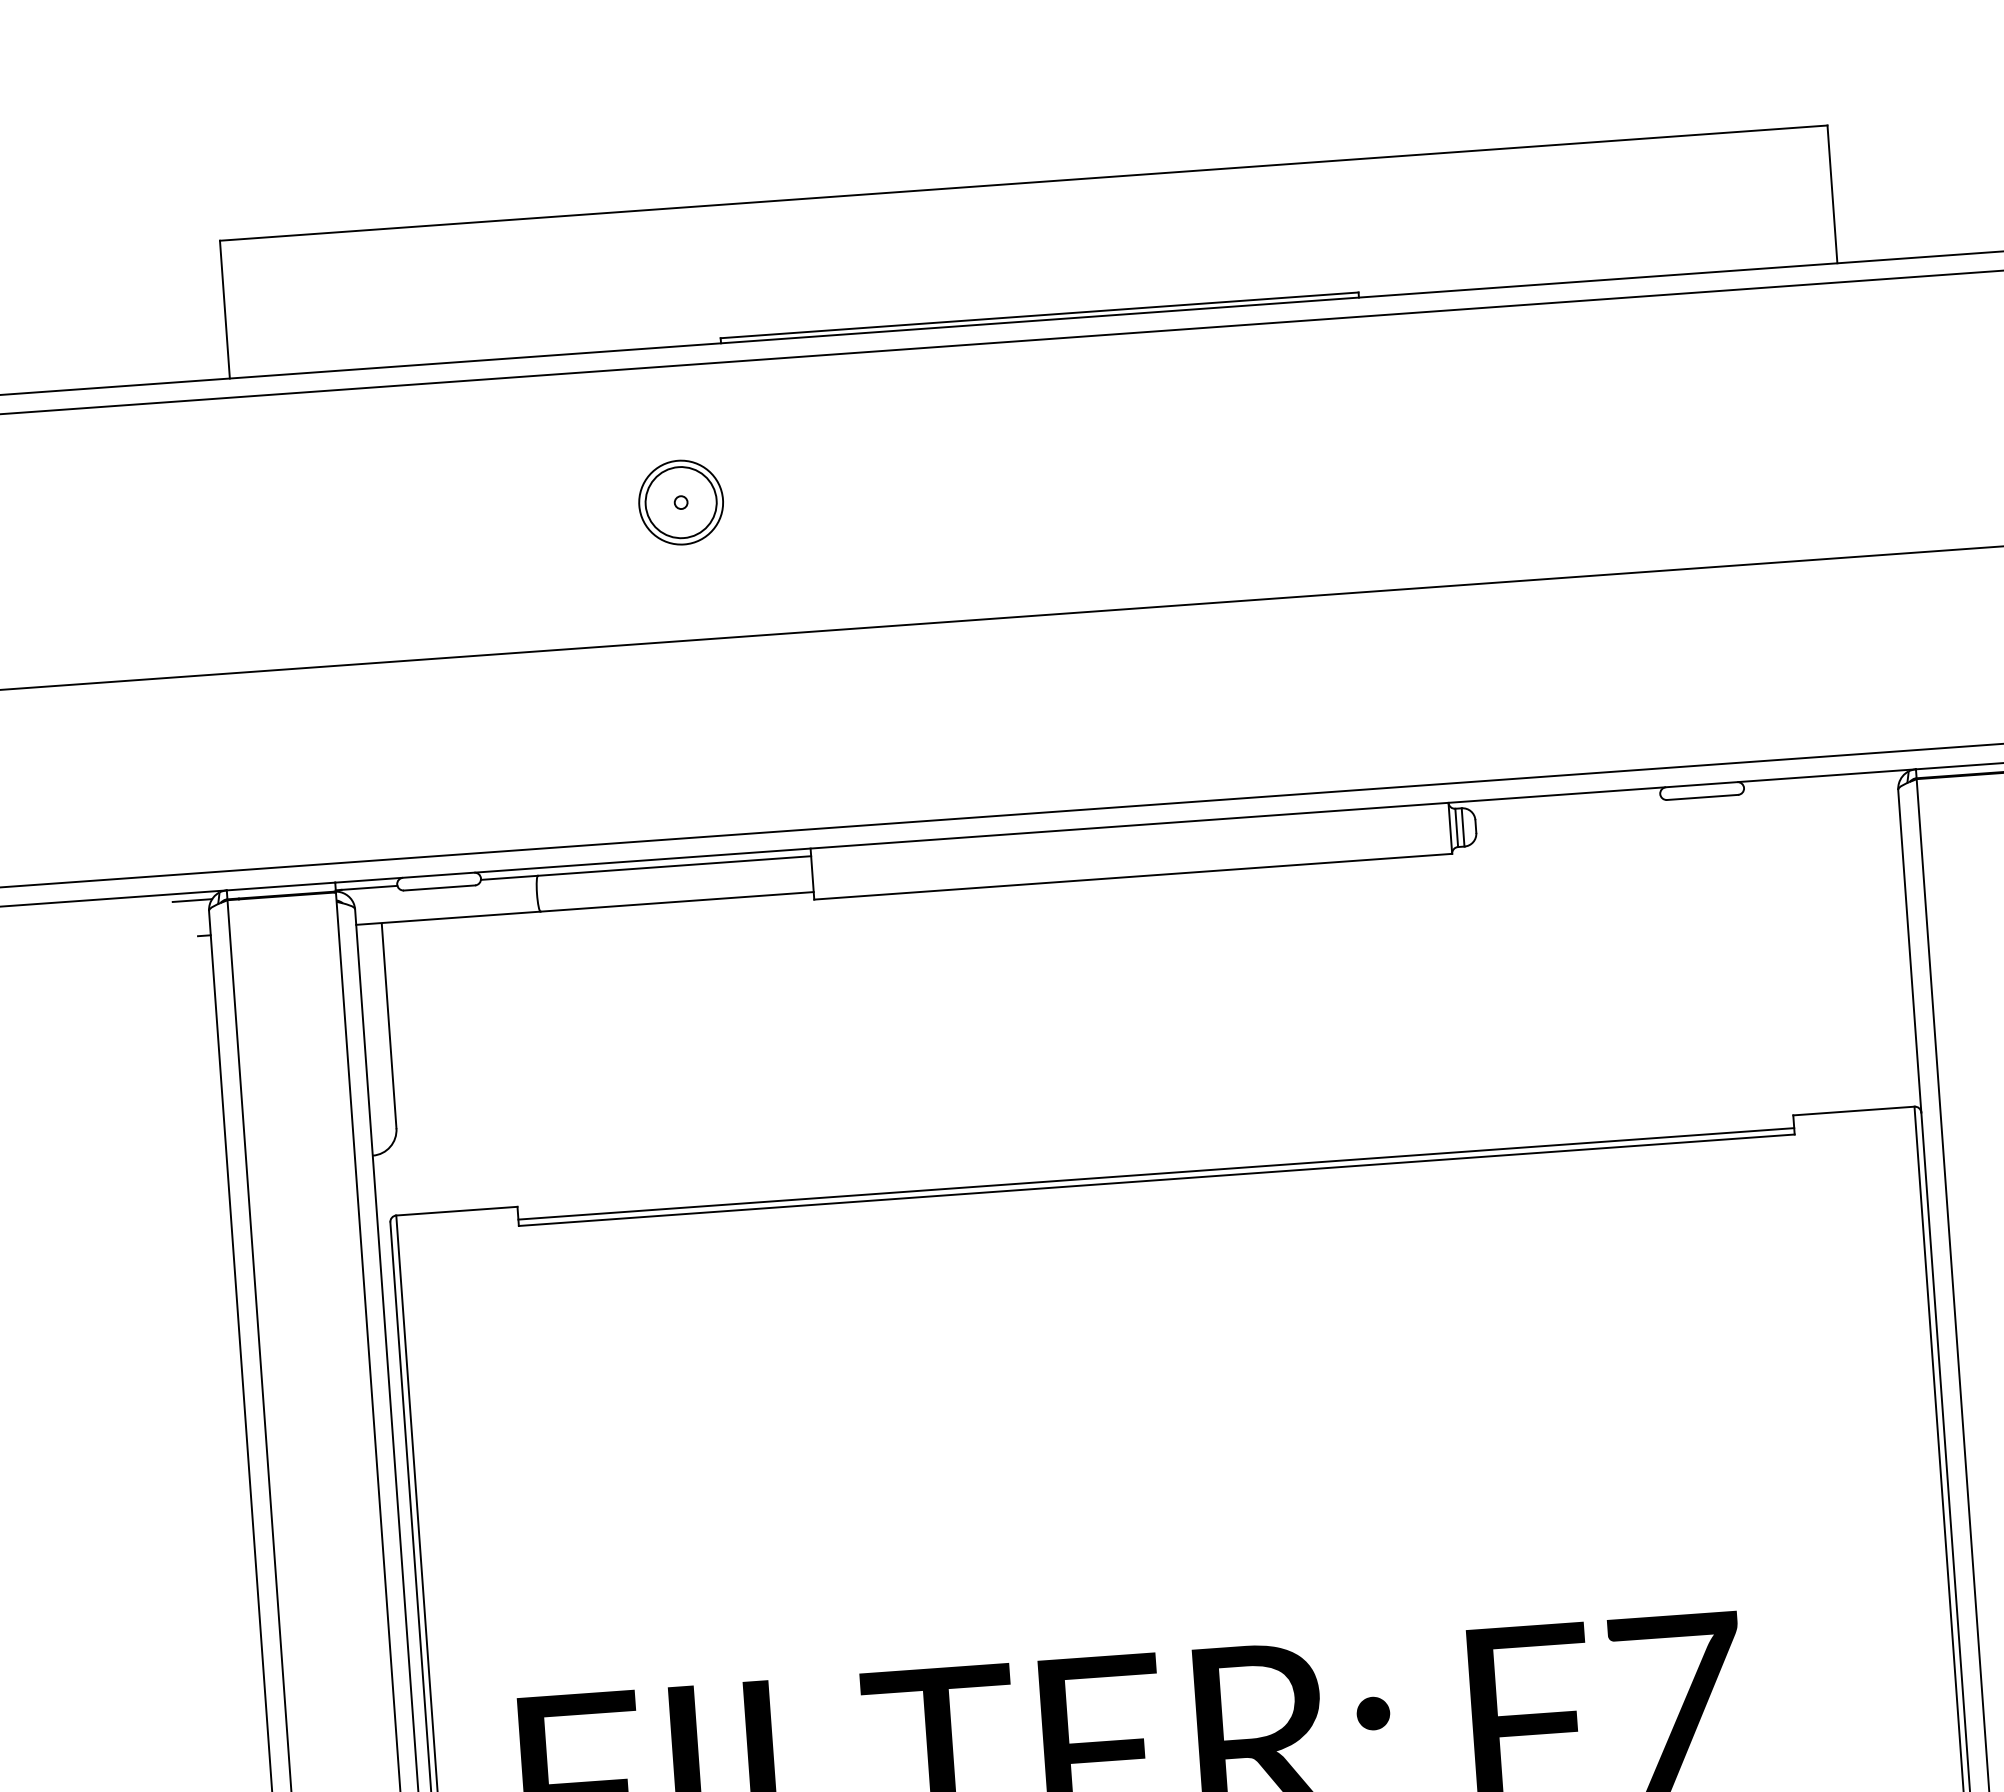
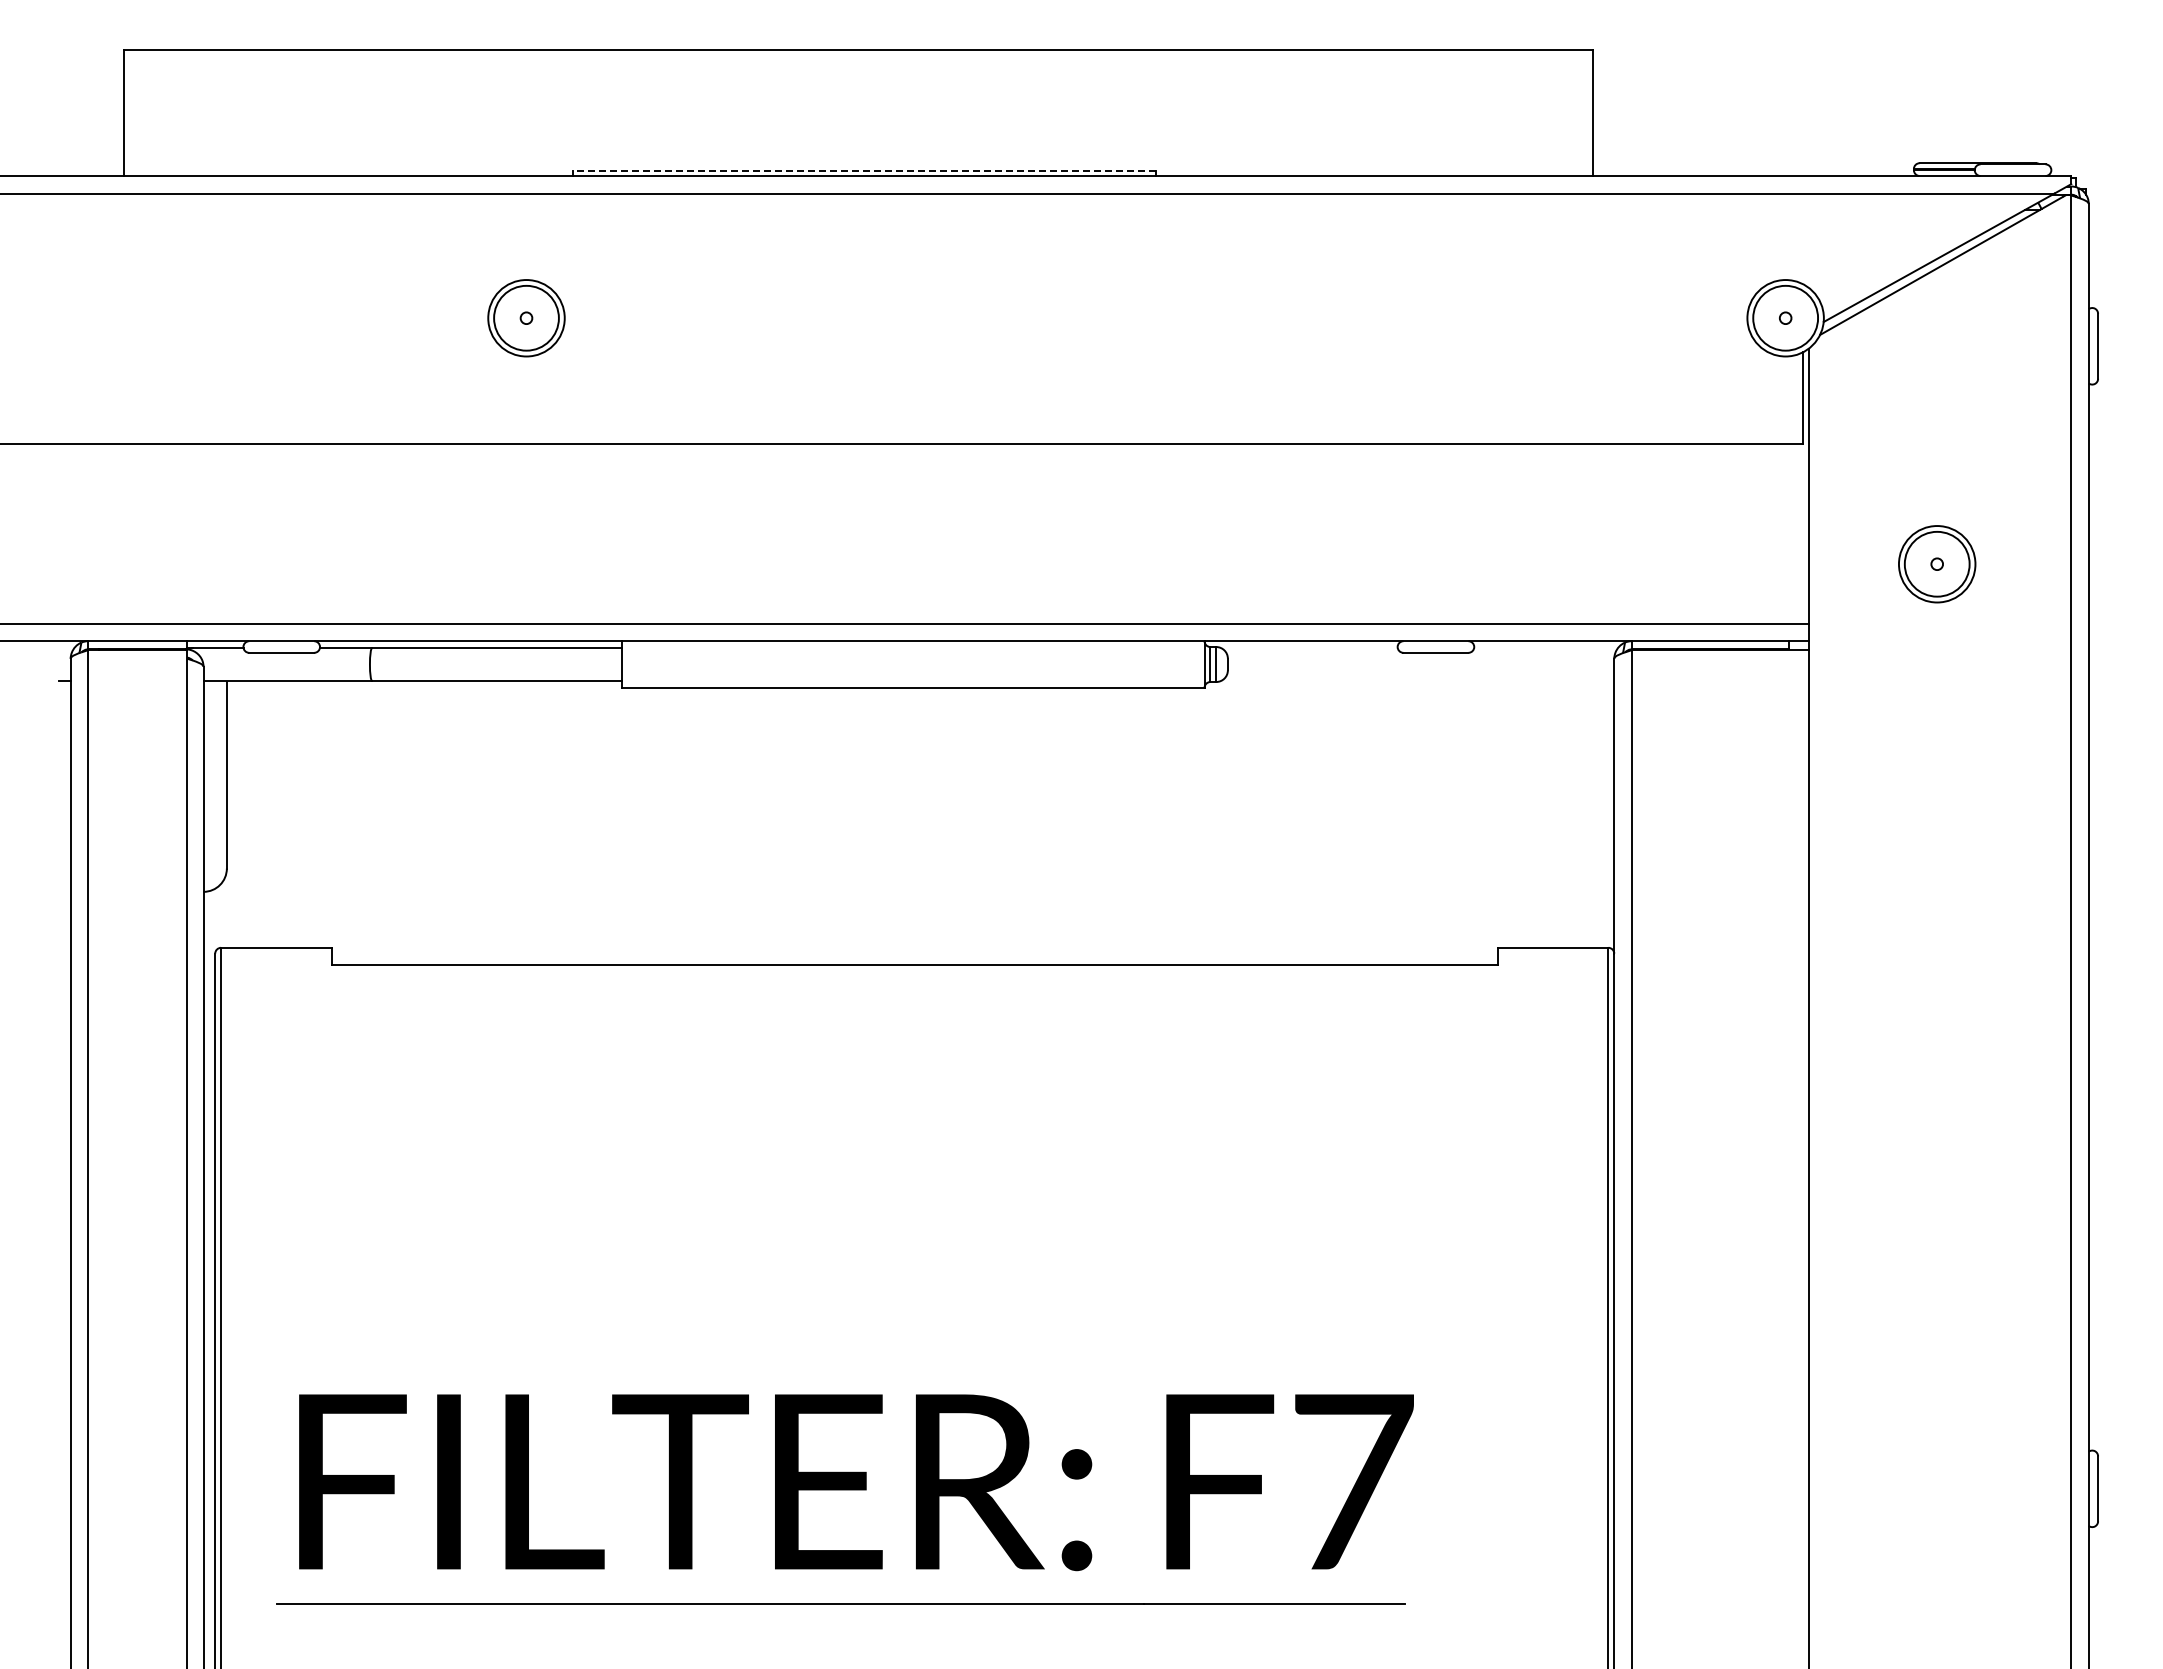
line: (1039, 315) -> (864, 171), solid -> dashed
line: (192, 900) -> (56, 648), removed
line: (1156, 1173) -> (914, 959), removed

